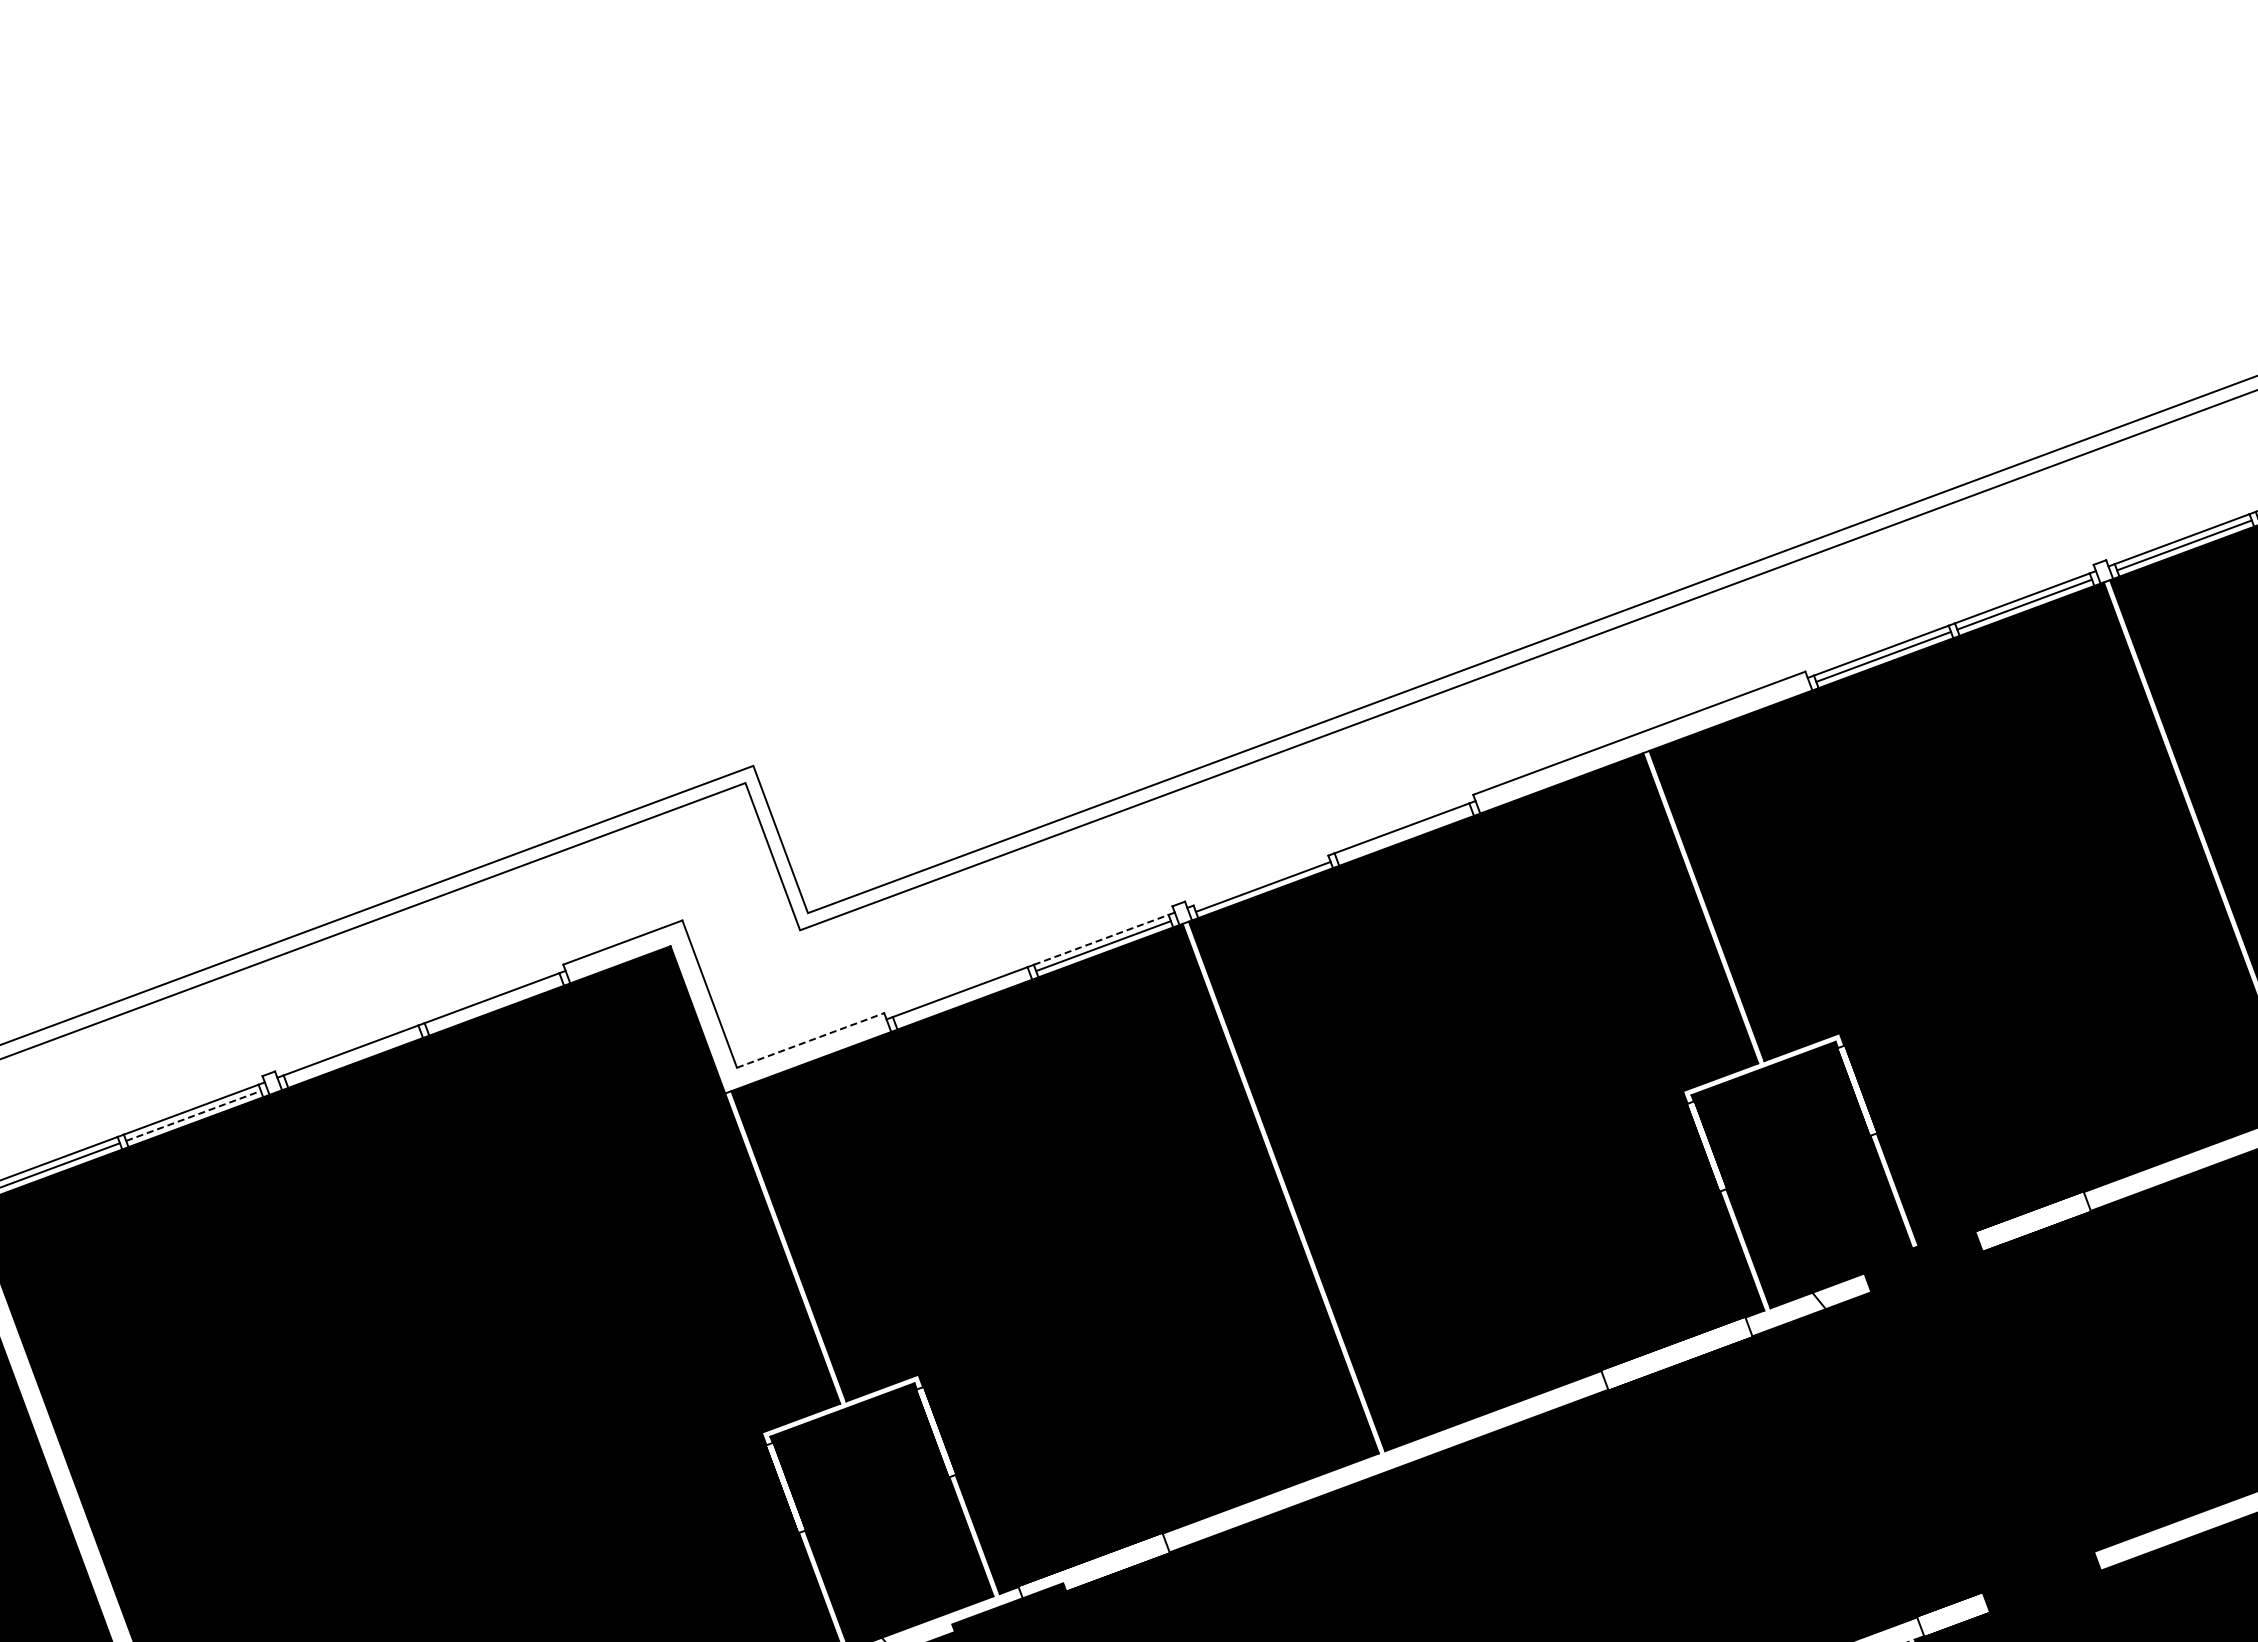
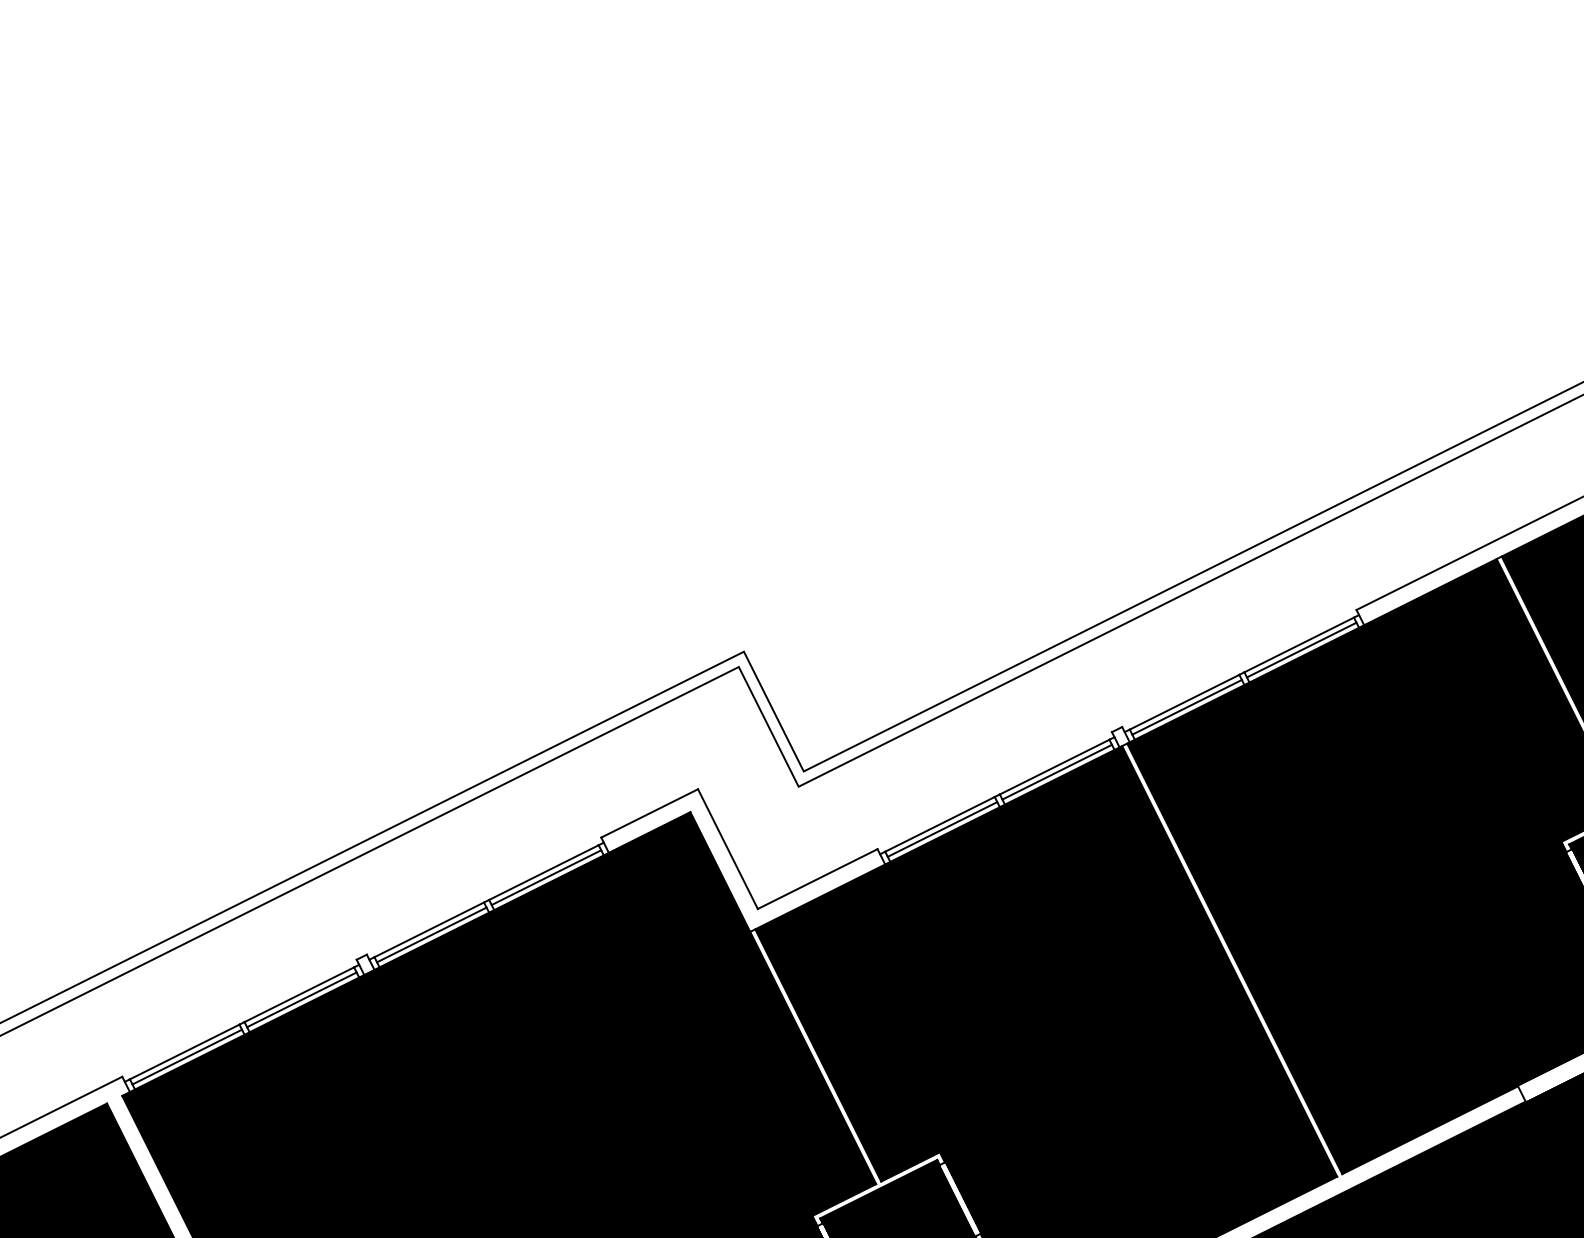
line: (1403, 834) -> (1301, 650), added
line: (1260, 880) -> (1184, 702), added
line: (1101, 939) -> (1054, 766), dashed -> solid
line: (962, 998) -> (942, 829), added
line: (493, 1004) -> (545, 877), added
line: (810, 1040) -> (817, 879), dashed -> solid
line: (353, 1056) -> (431, 934), added
line: (193, 1115) -> (301, 999), dashed -> solid

